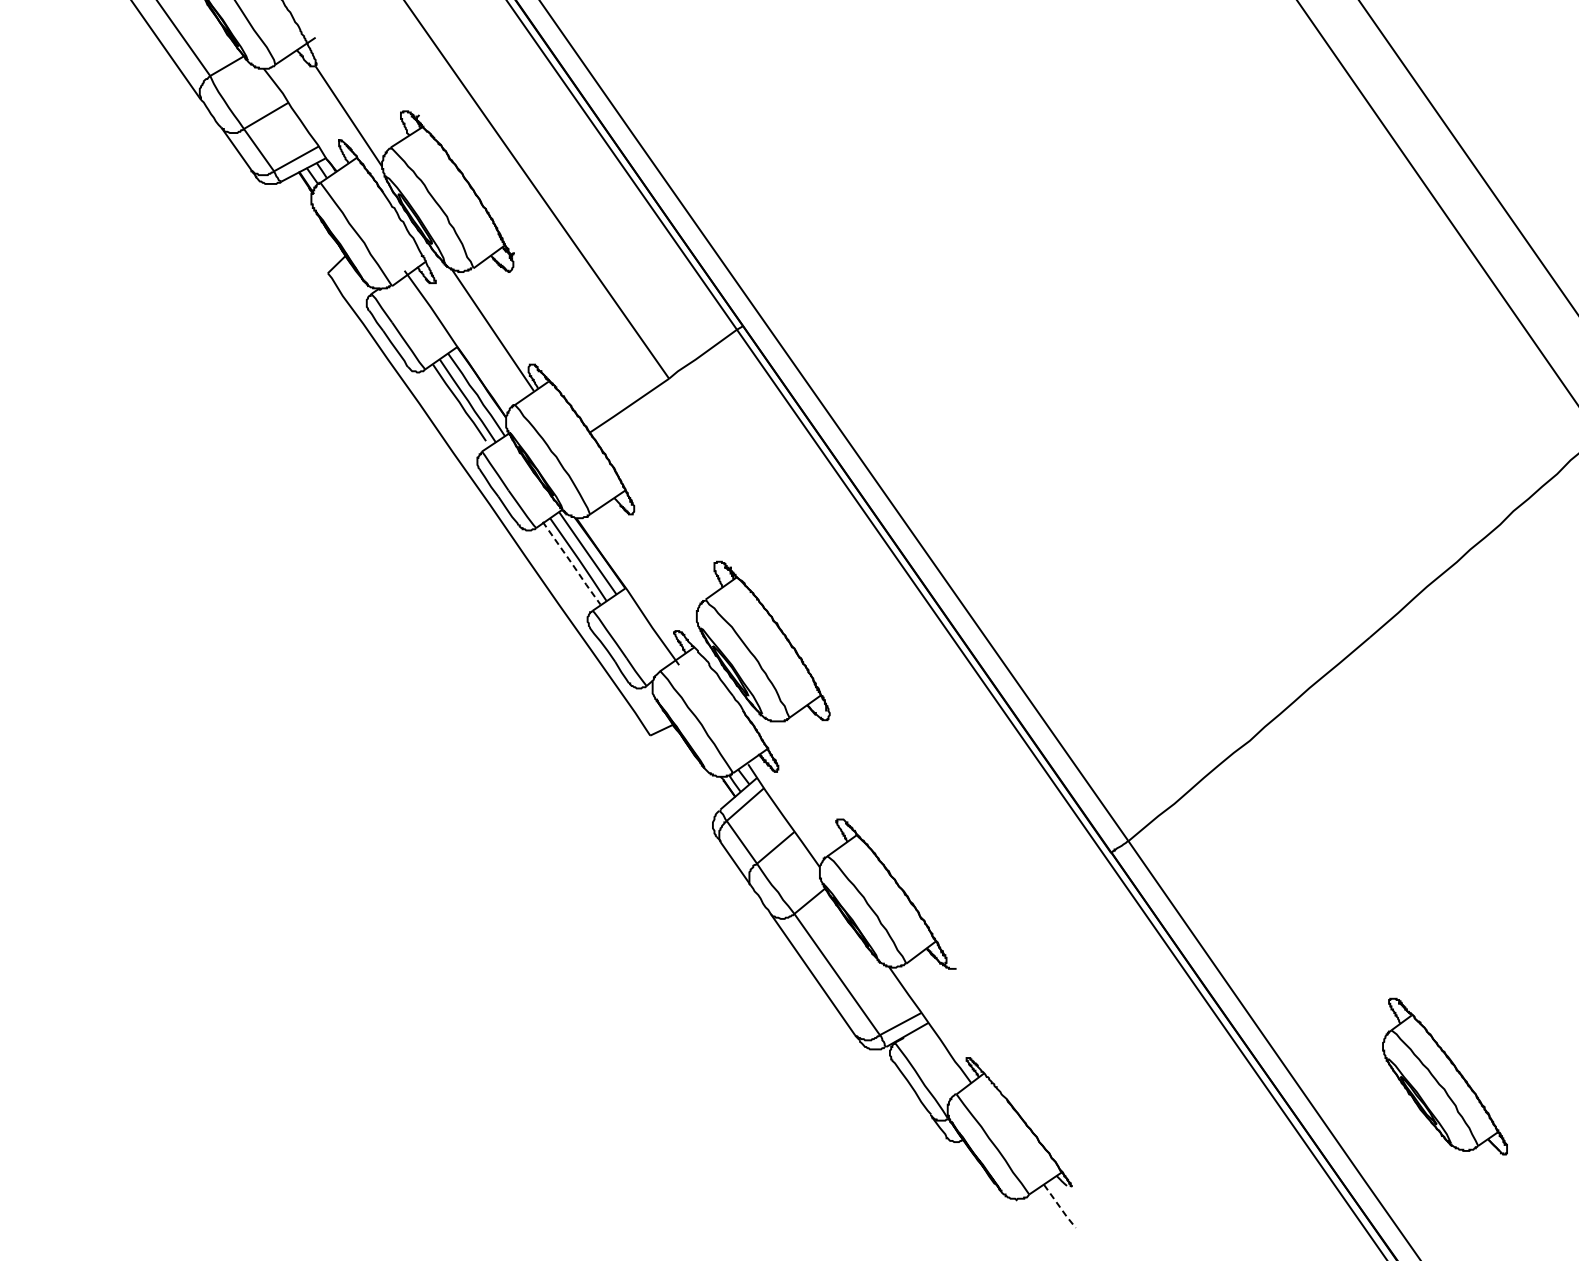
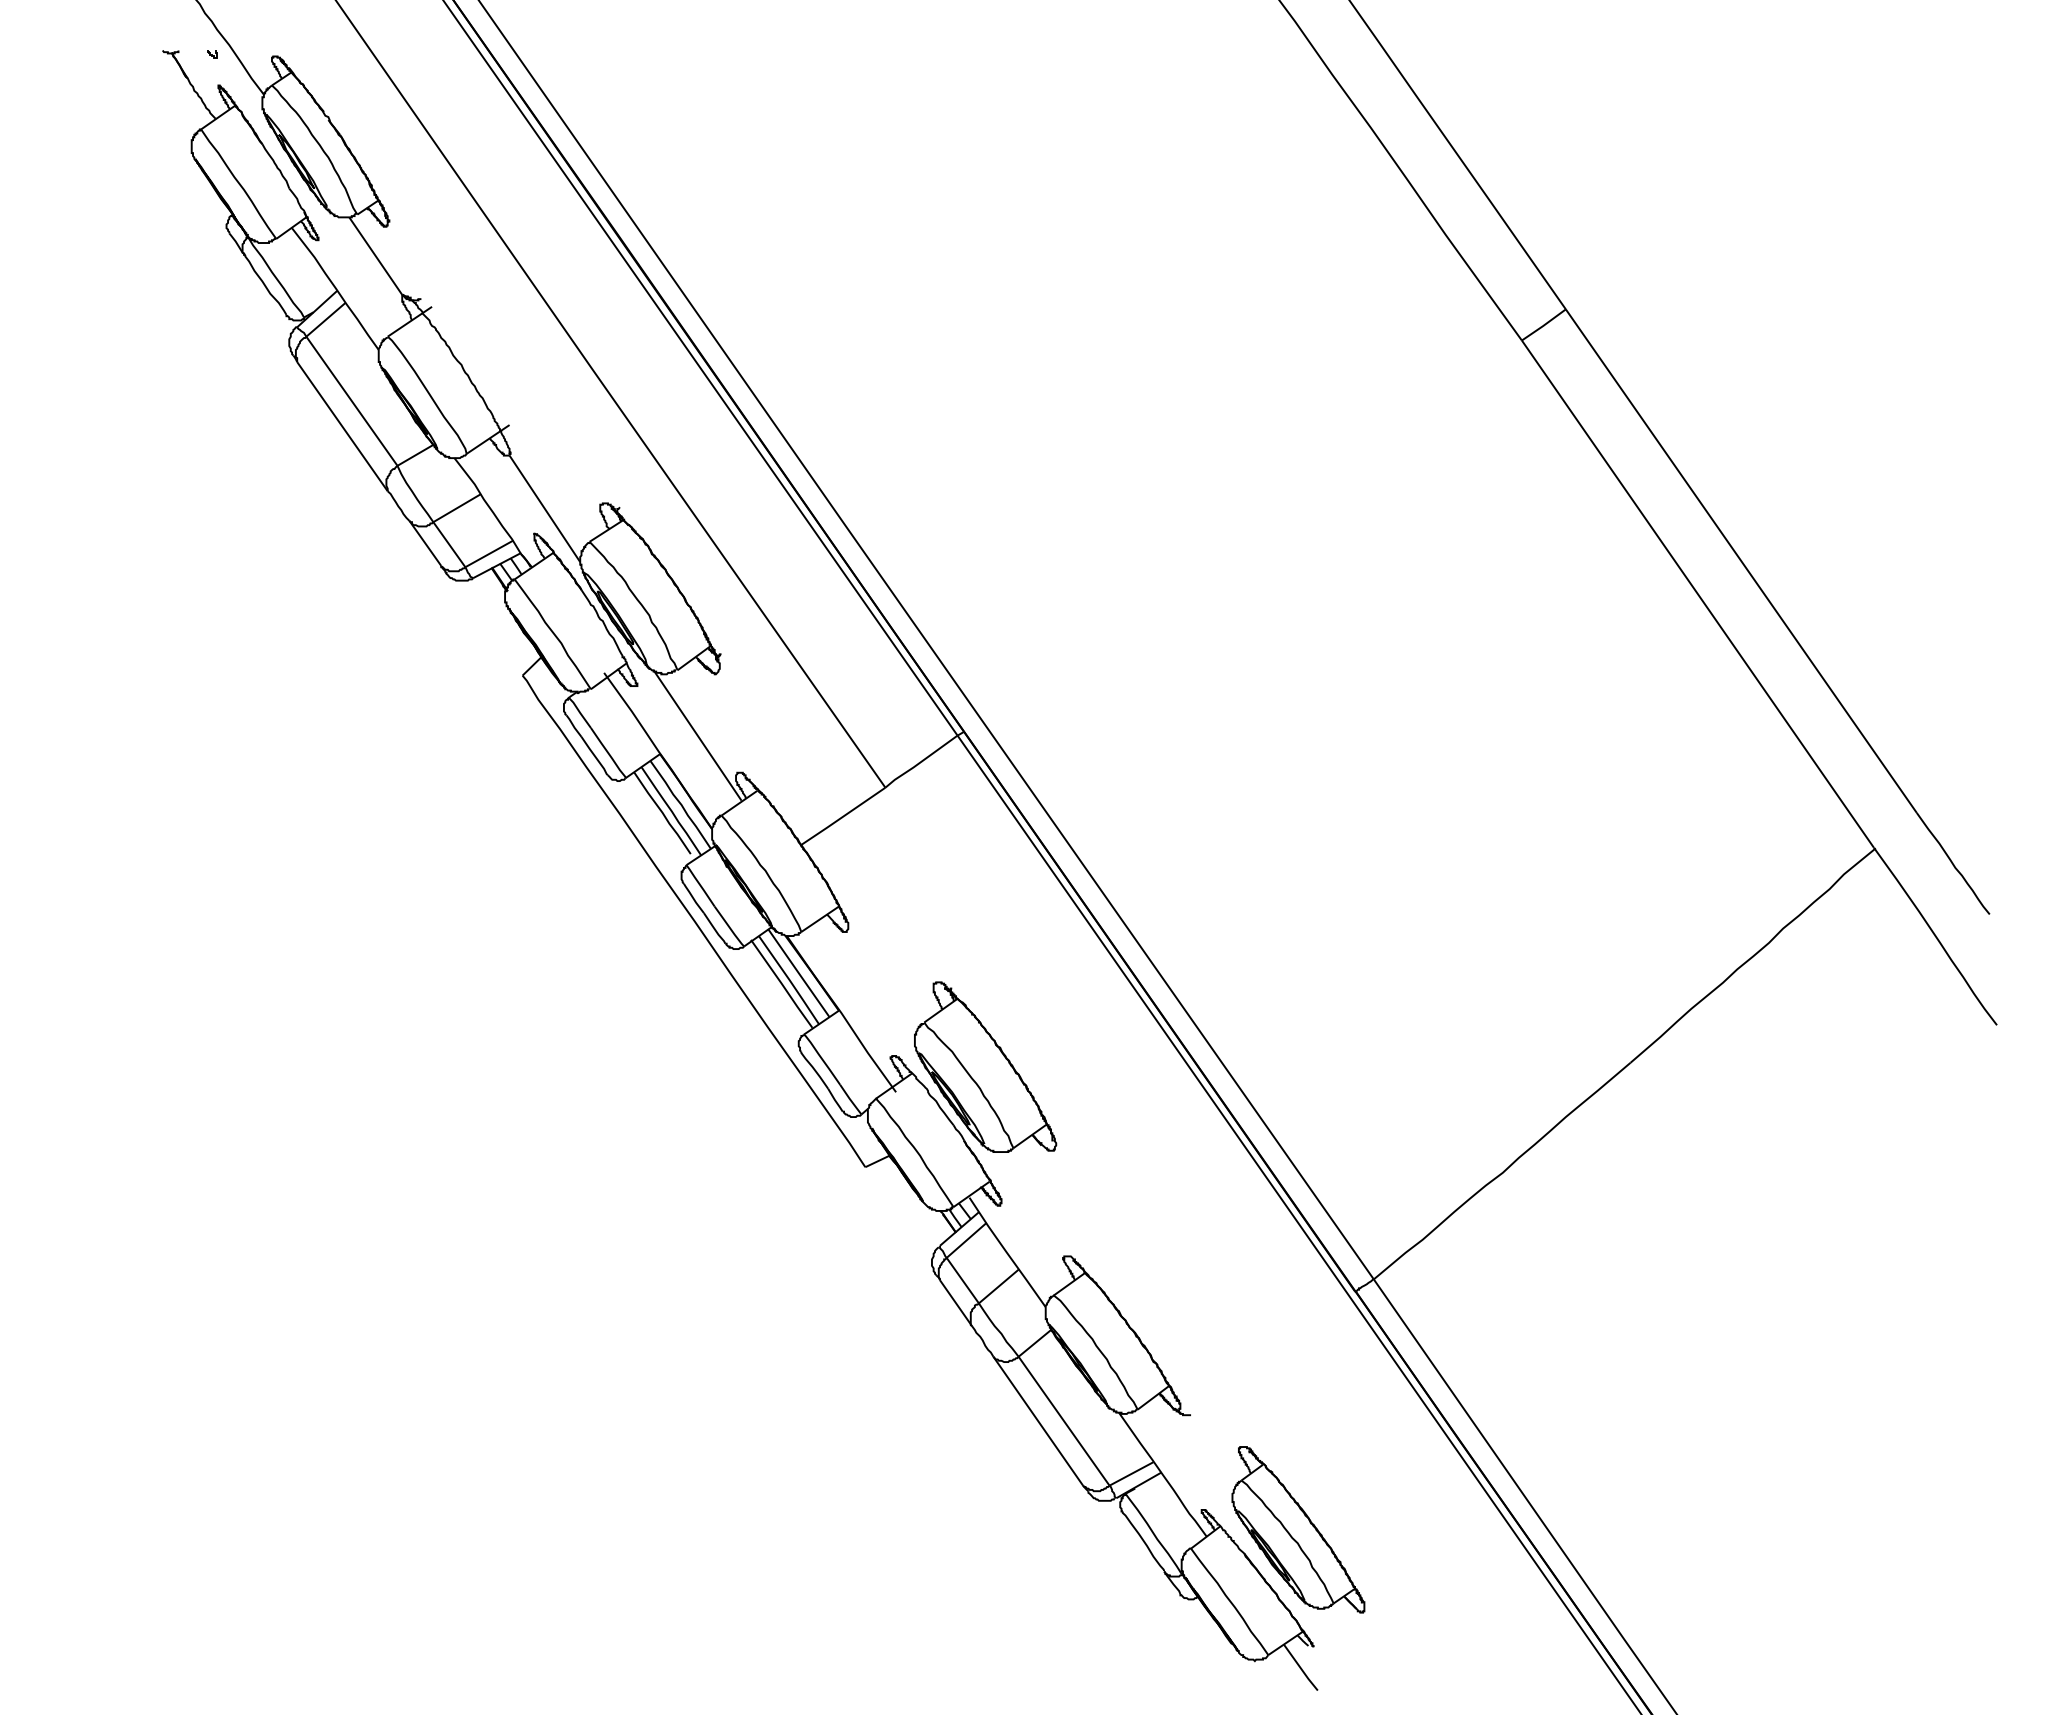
line: (572, 563) -> (782, 984), dashed -> solid
part: (1445, 1076) -> (1298, 1529), moved
line: (1059, 1207) -> (1300, 1668), dashed -> solid

